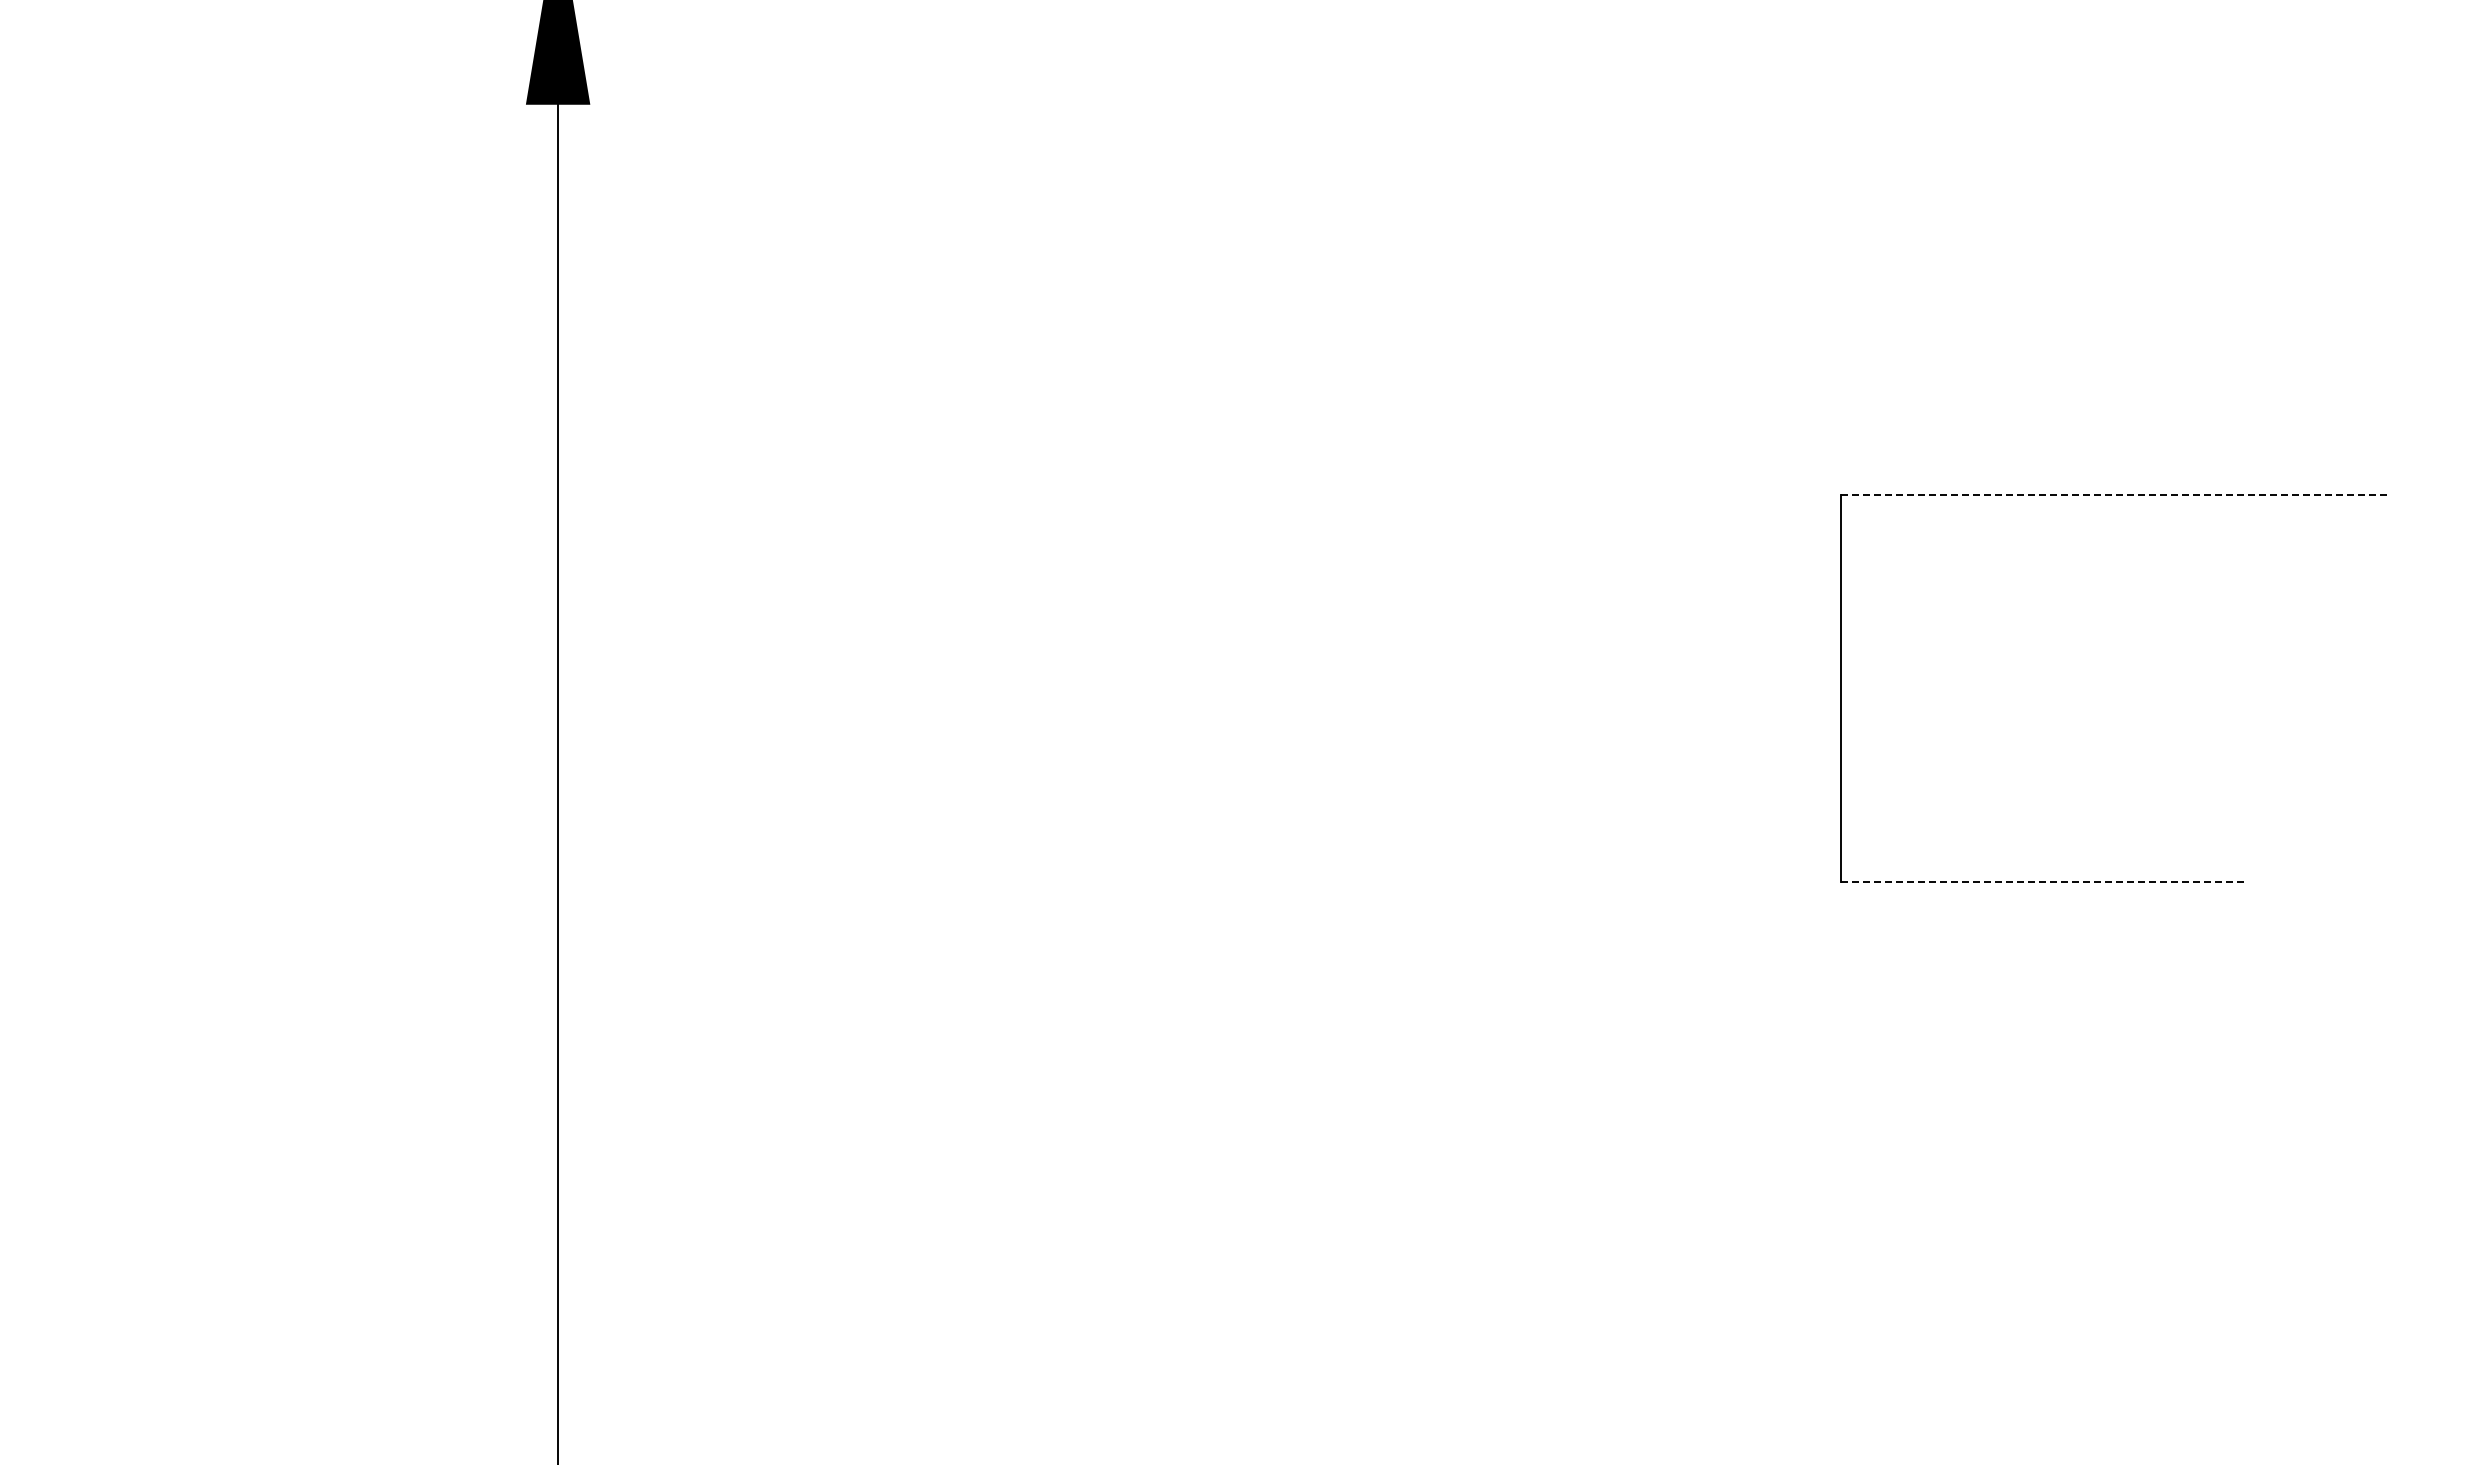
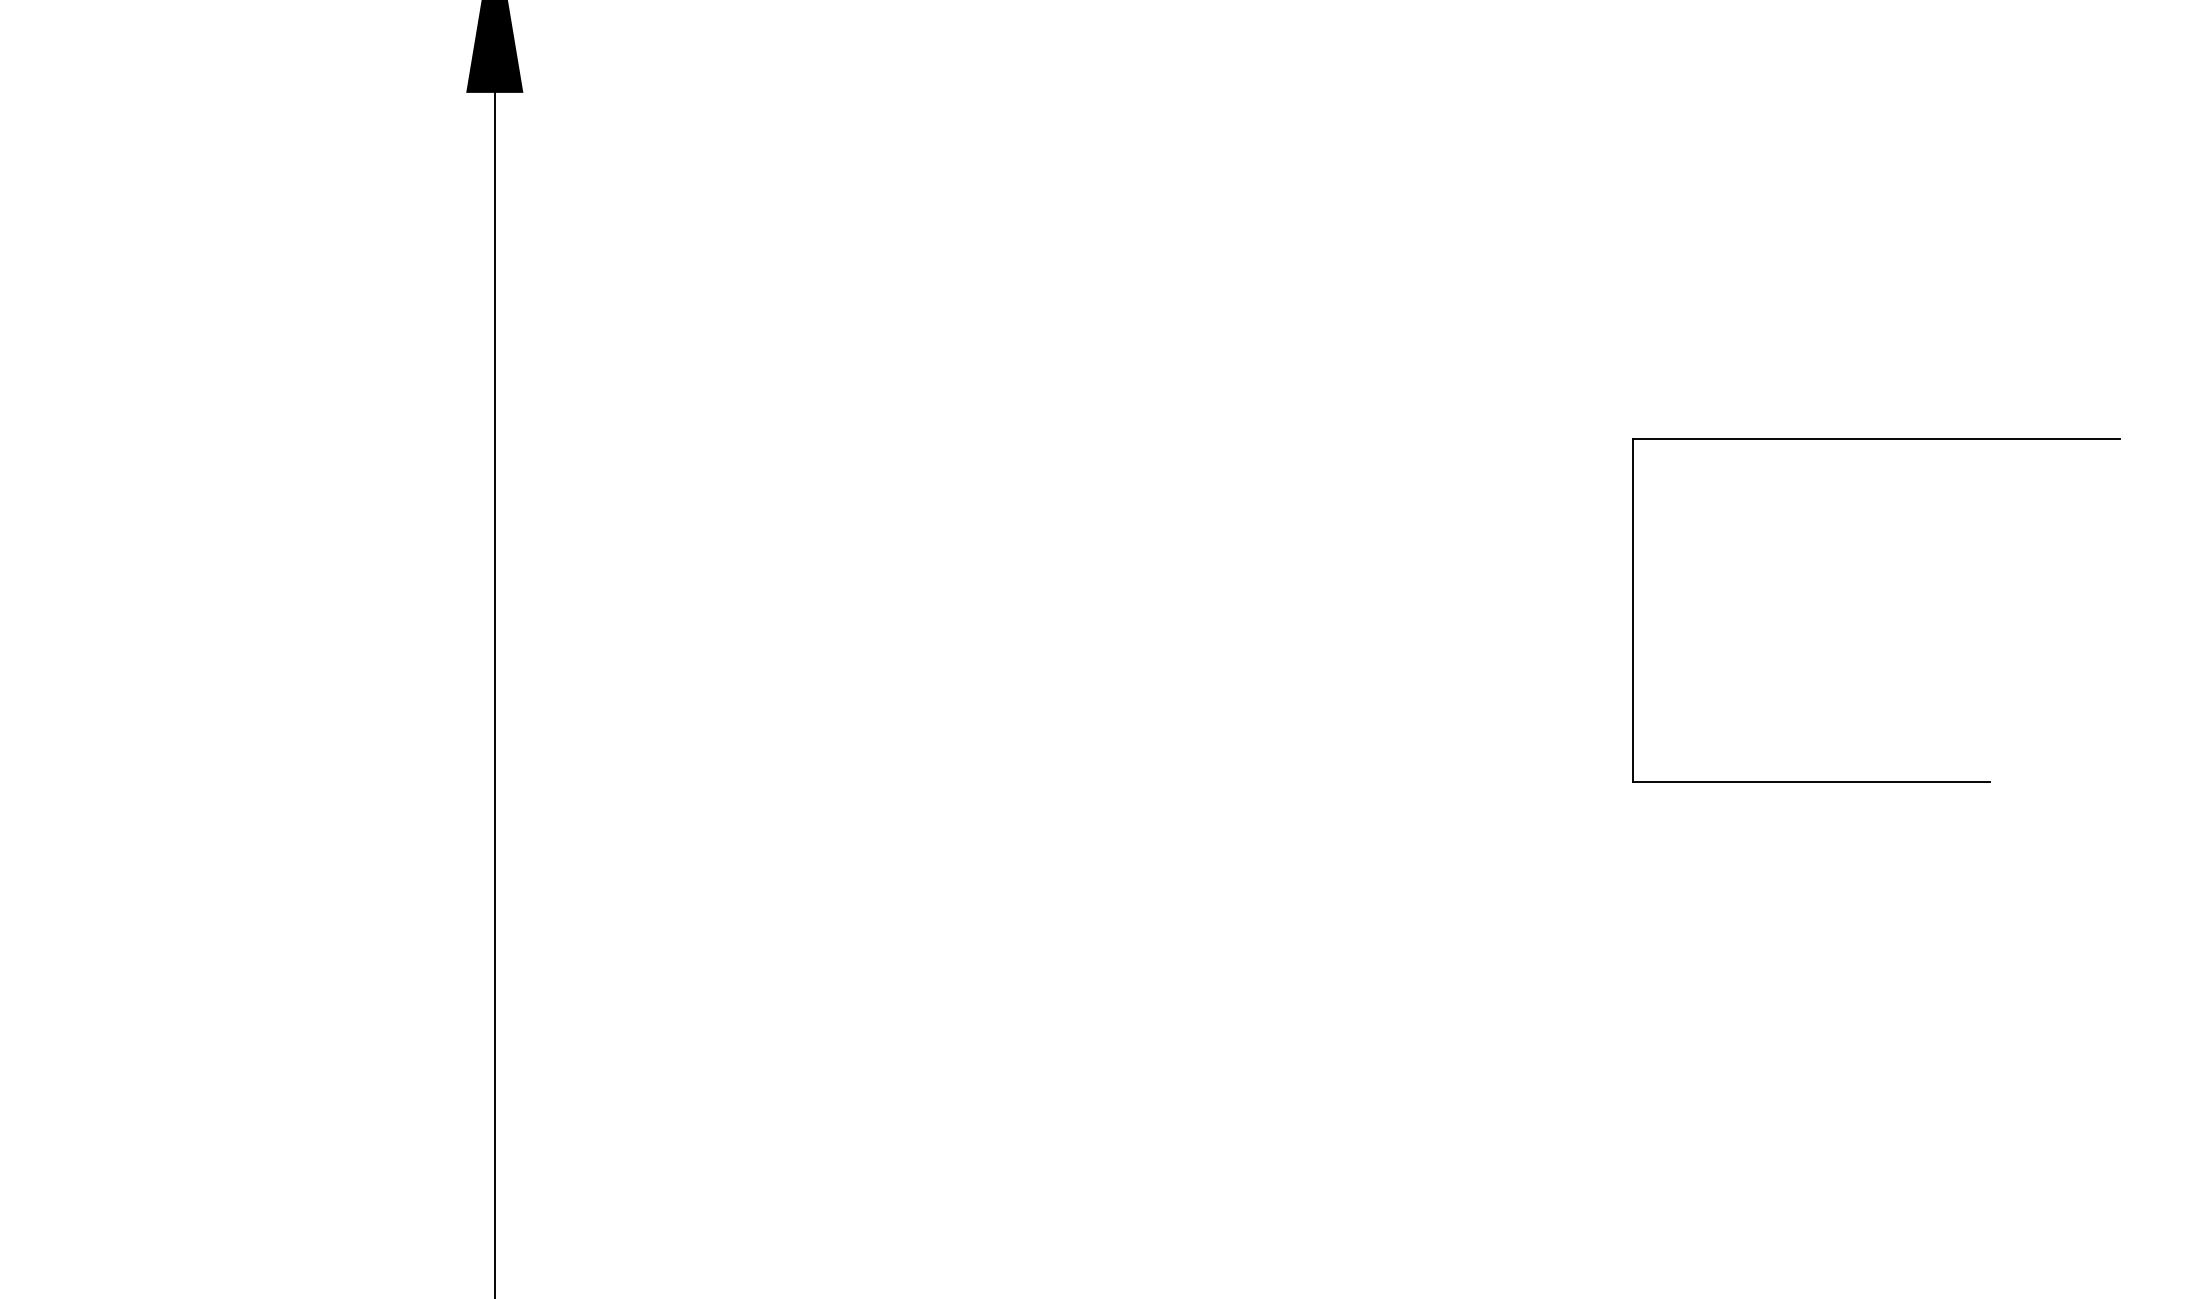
line: (2115, 494) -> (1875, 438), dashed -> solid
line: (2042, 881) -> (1811, 781), dashed -> solid

